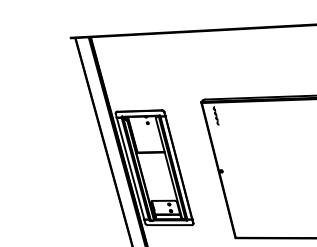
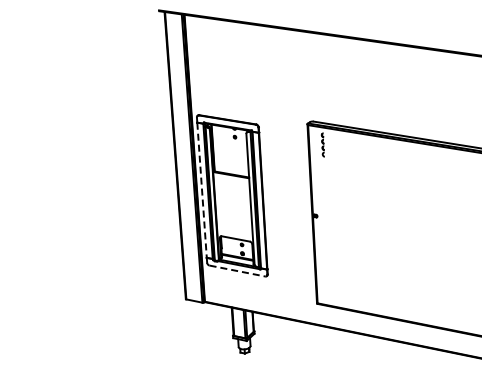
line: (130, 168) -> (202, 190), solid -> dashed
line: (169, 225) -> (237, 271), solid -> dashed

